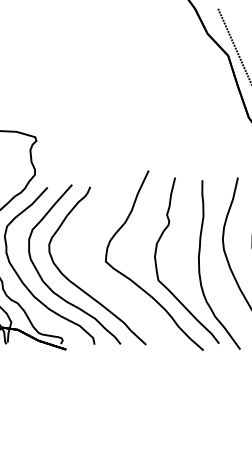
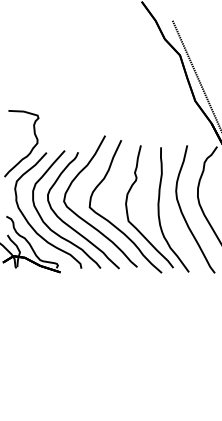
curve: (102, 280) -> (87, 221), added

